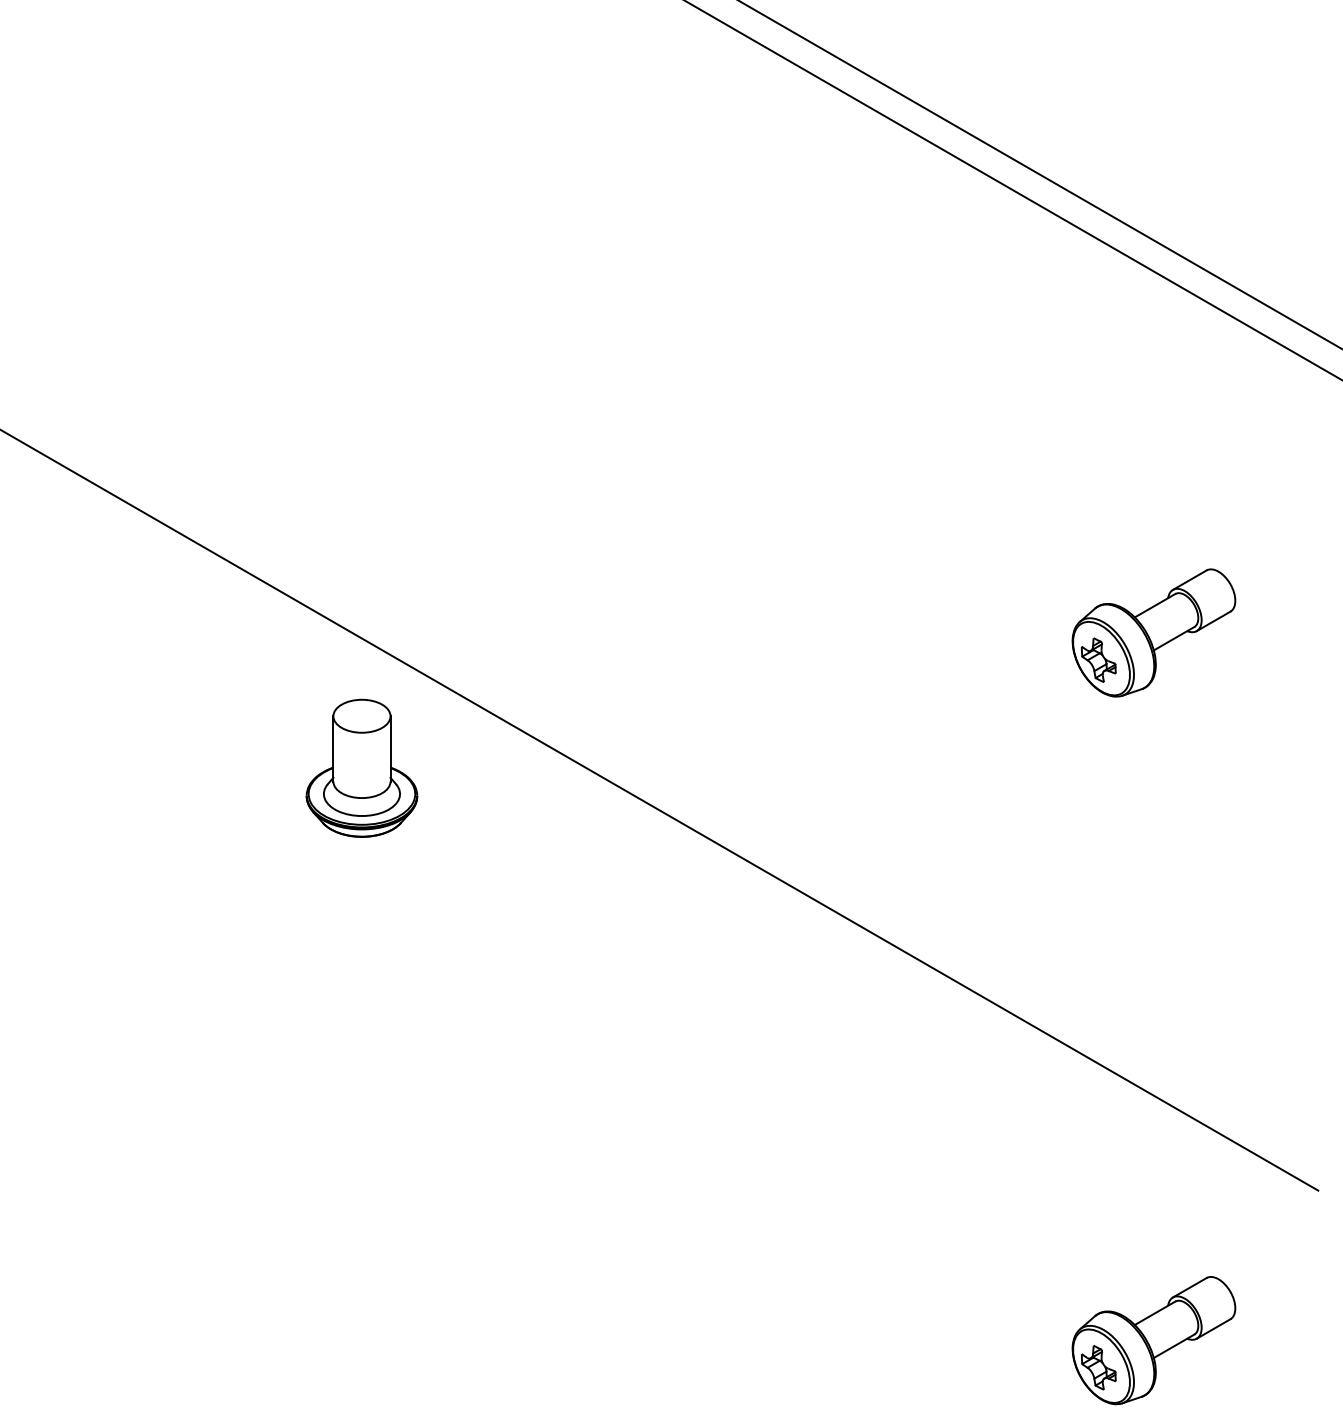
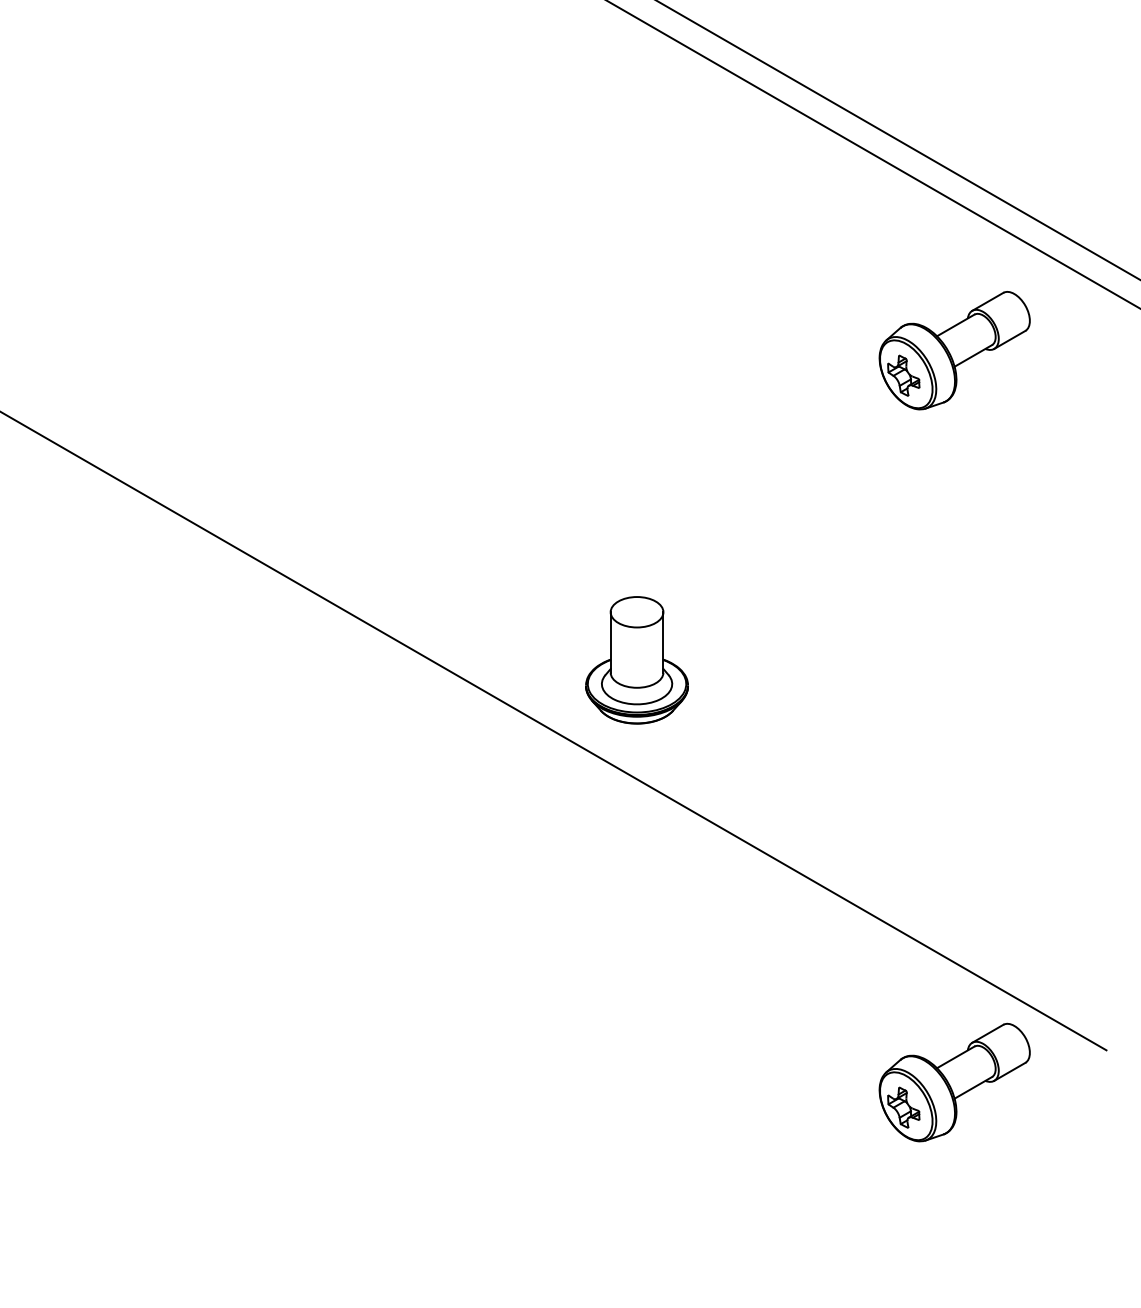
part: (1153, 632) -> (954, 350), moved
part: (361, 767) -> (636, 659), moved
part: (1153, 1340) -> (954, 1082), moved

